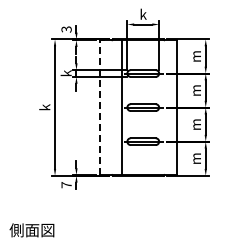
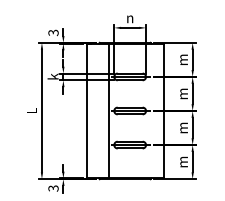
text: (143, 13) -> (130, 16), k -> n
text: (44, 107) -> (31, 110), k -> L
line: (99, 107) -> (86, 110), dashed -> solid
text: (66, 185) -> (53, 188), 7 -> 3

